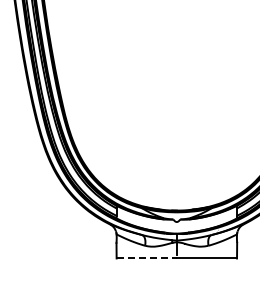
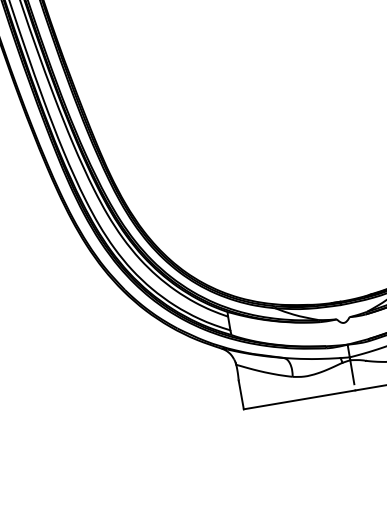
line: (147, 258) -> (301, 399), dashed -> solid

